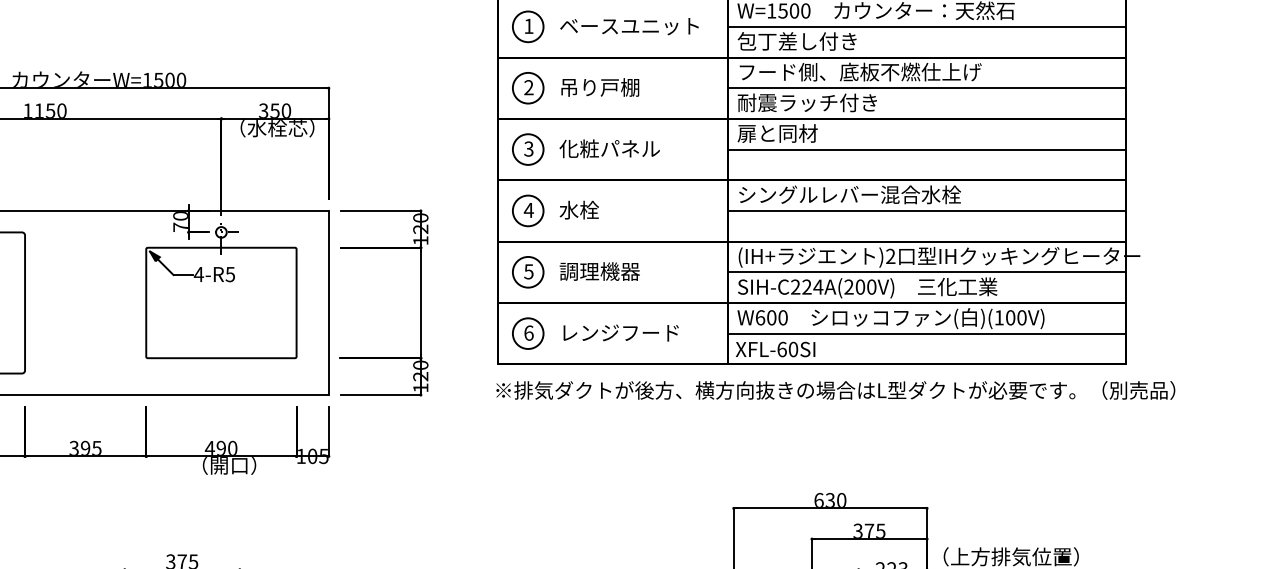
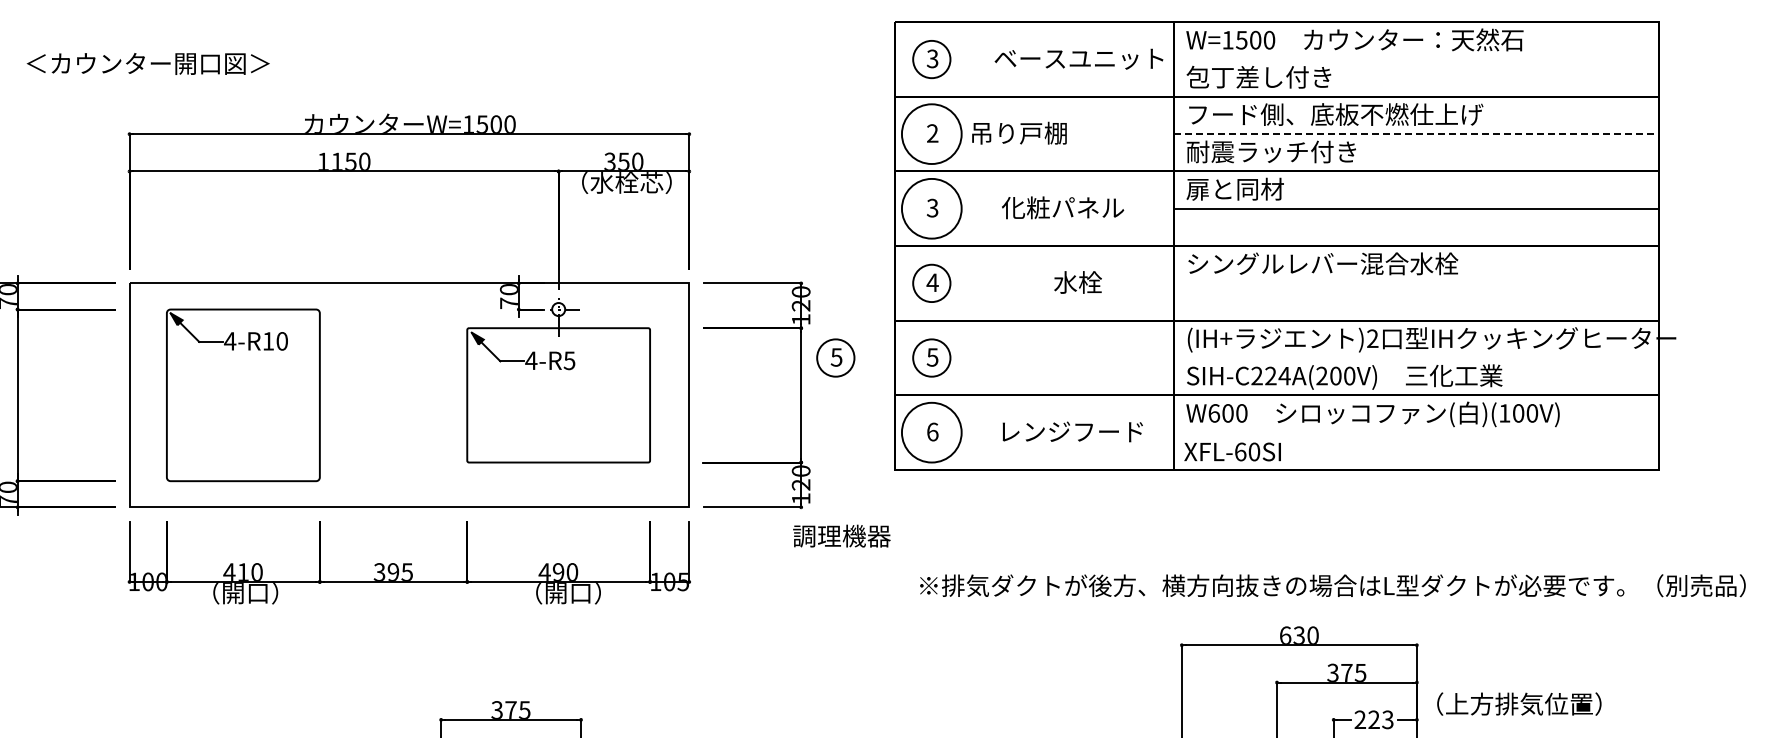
text: (528, 26) -> (932, 58), 1 -> 3
text: (629, 26) -> (1078, 58), moved
line: (926, 26) -> (1416, 59), removed
circle: (527, 87) -> (931, 133), size x1.6
line: (926, 88) -> (1416, 134), solid -> dashed
text: (610, 148) -> (1063, 207), moved
circle: (527, 149) -> (931, 208), size x1.6
text: (578, 210) -> (1077, 282), moved
line: (926, 211) -> (1416, 283), removed
part: (449, 271) -> (835, 357), added
text: (599, 271) -> (841, 535), moved
line: (926, 272) -> (1416, 358), removed
text: (620, 332) -> (1072, 431), moved
circle: (527, 333) -> (931, 432), size x1.6
line: (926, 333) -> (1416, 432), removed
text: (835, 390) -> (1332, 585), moved

